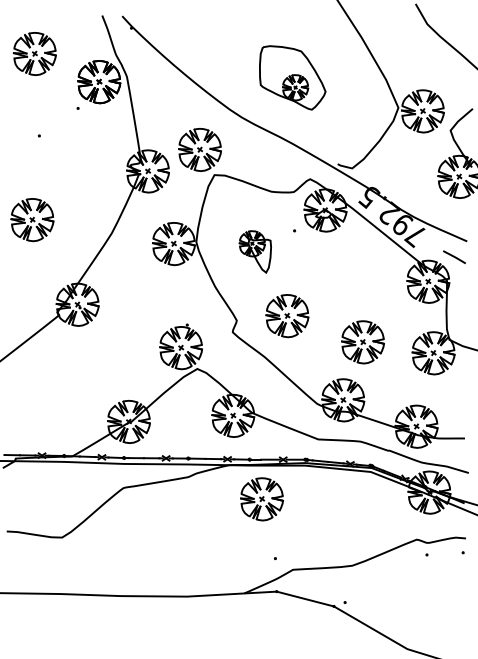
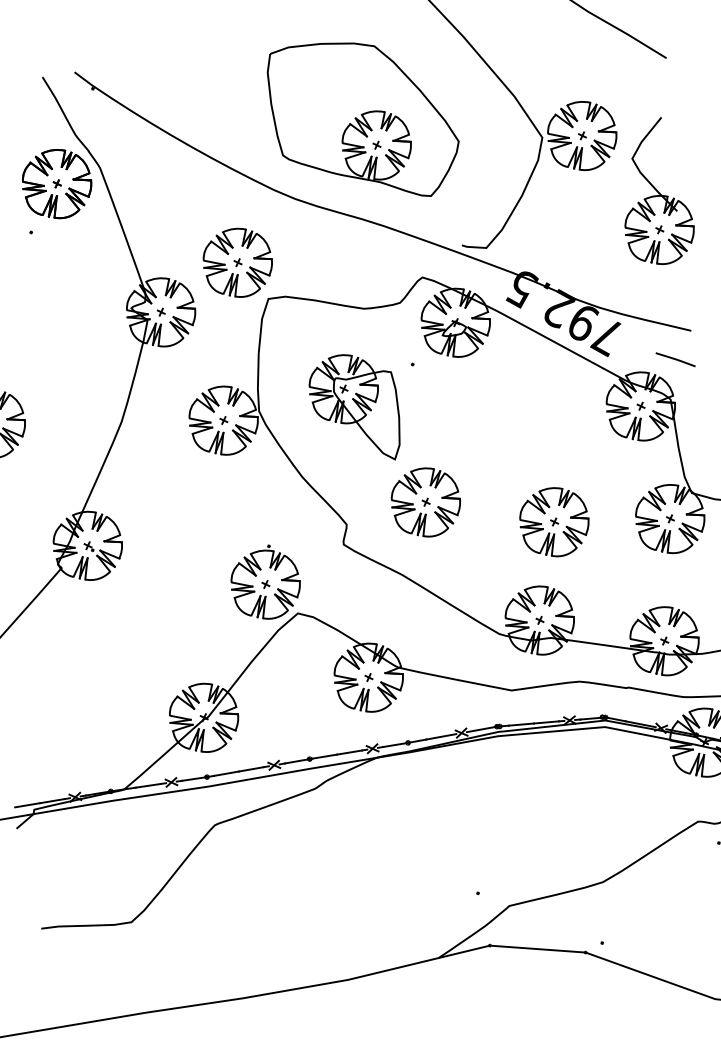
part: (292, 77) -> (364, 120), size x1.67
part: (255, 251) -> (356, 408), size x1.67
part: (261, 499) -> (438, 803), removed

